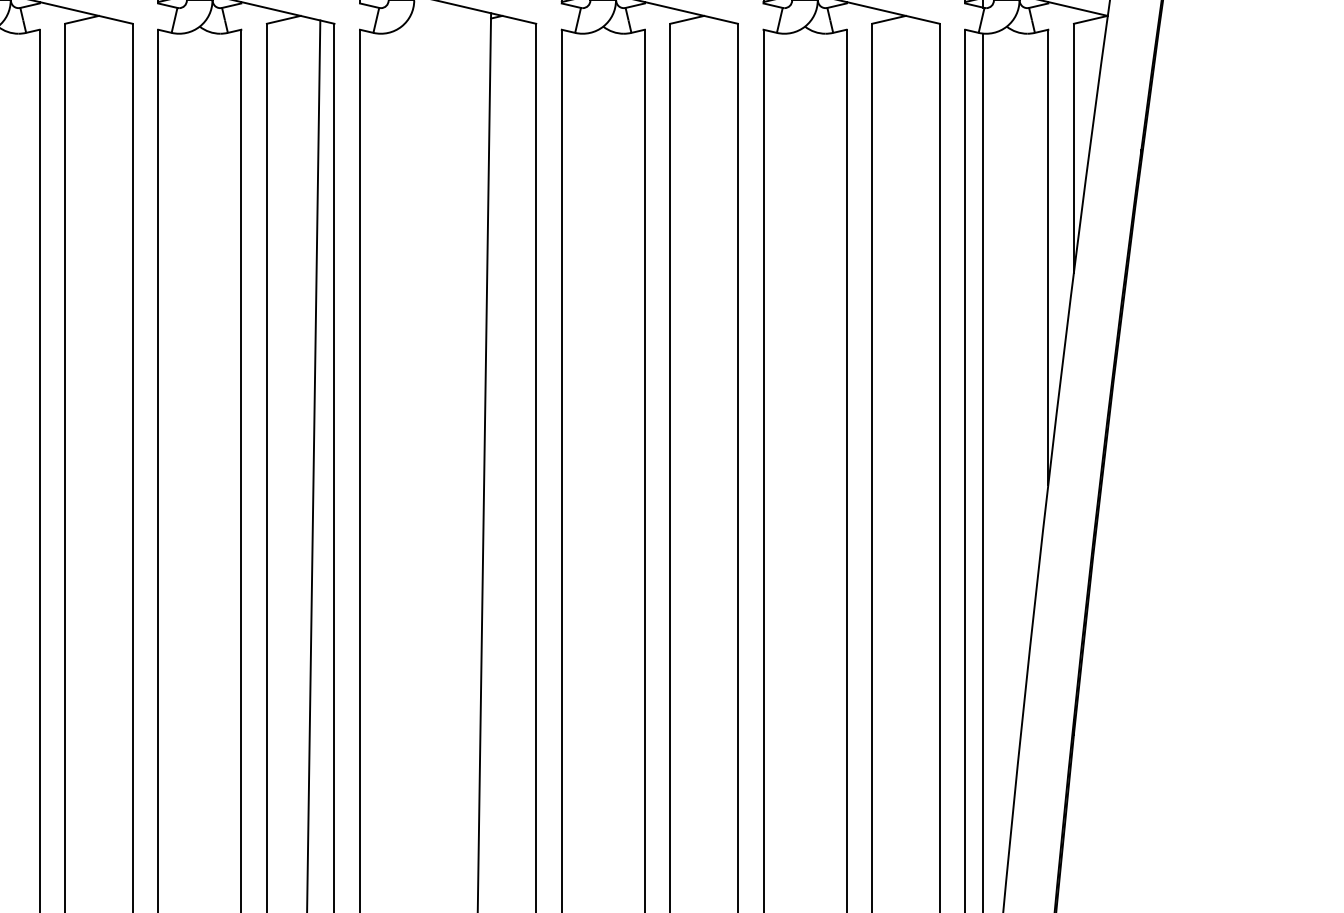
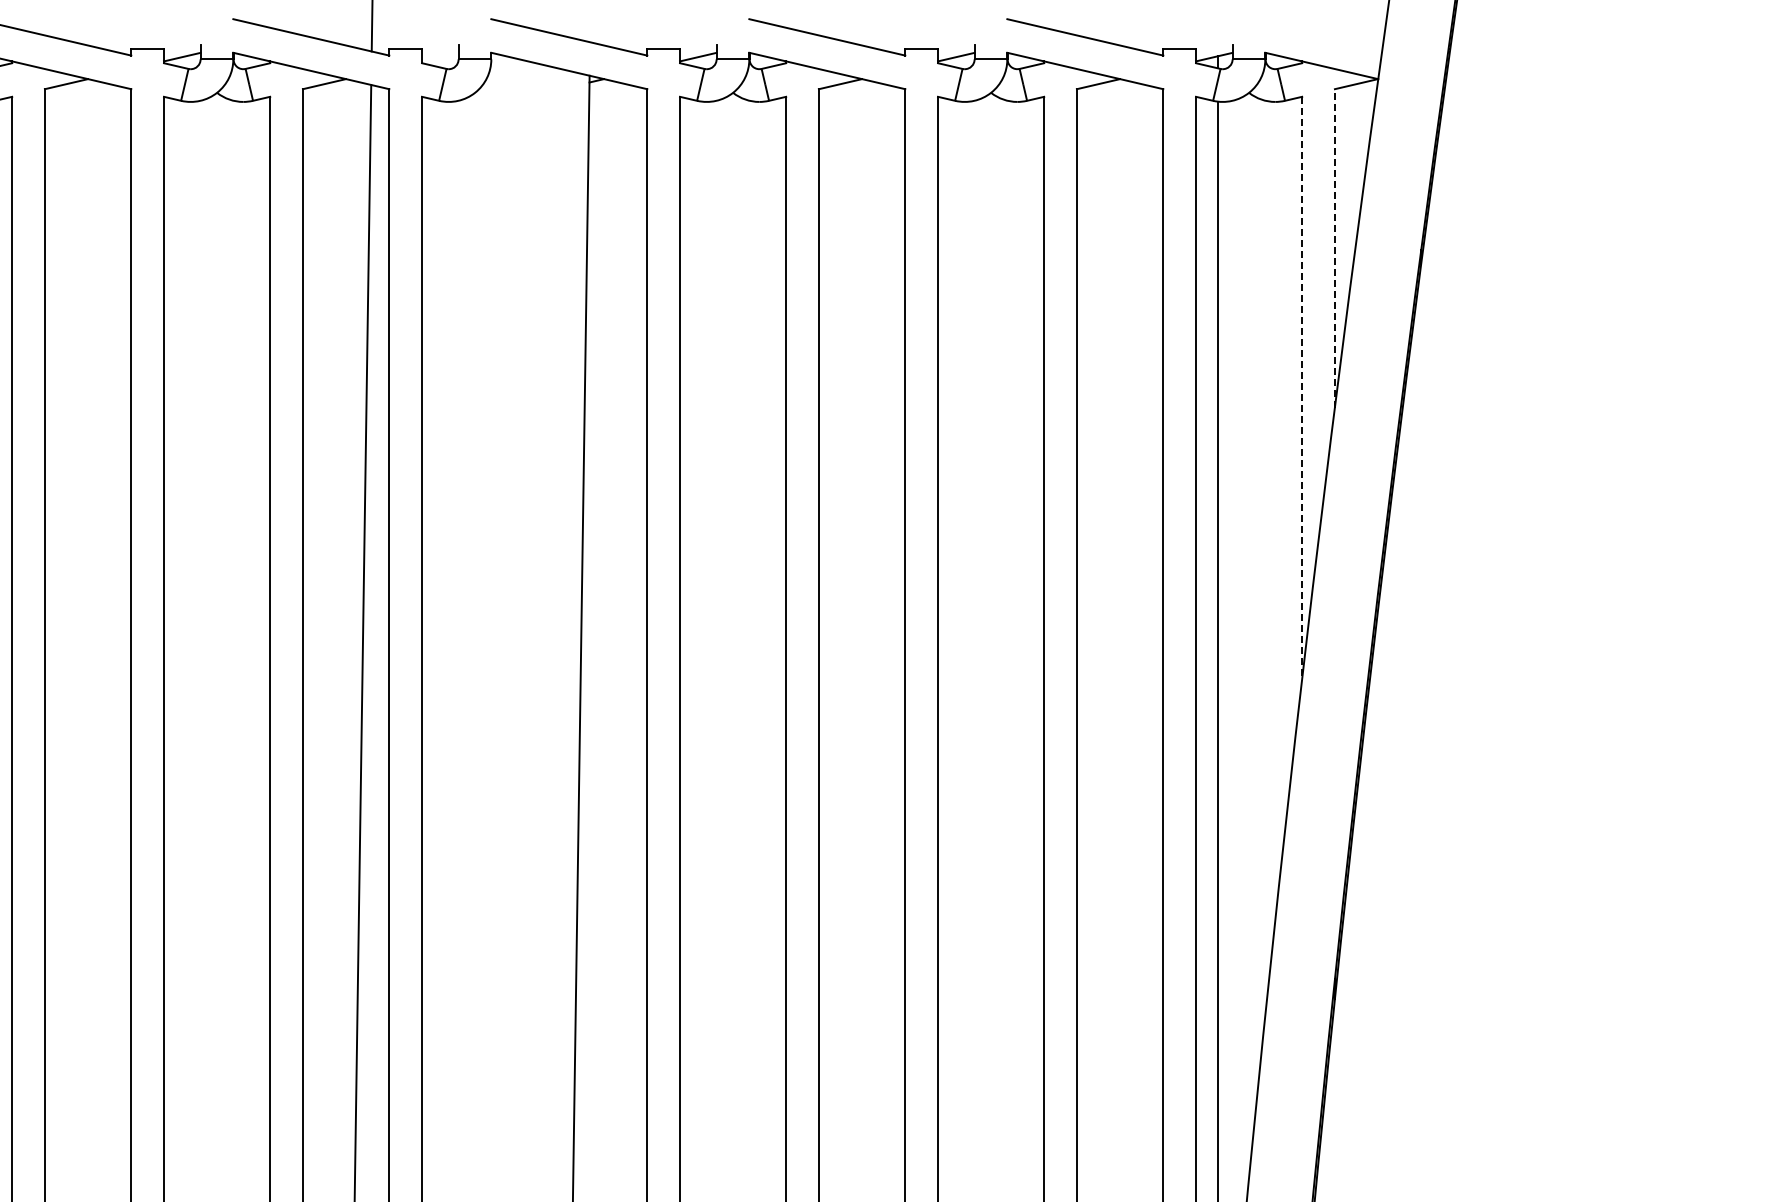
line: (1073, 147) -> (1334, 247), solid -> dashed
line: (1048, 257) -> (1302, 387), solid -> dashed

